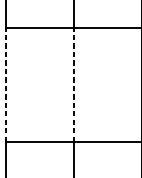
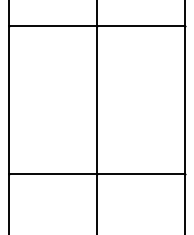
line: (5, 85) -> (8, 100), dashed -> solid
line: (74, 85) -> (97, 100), dashed -> solid

